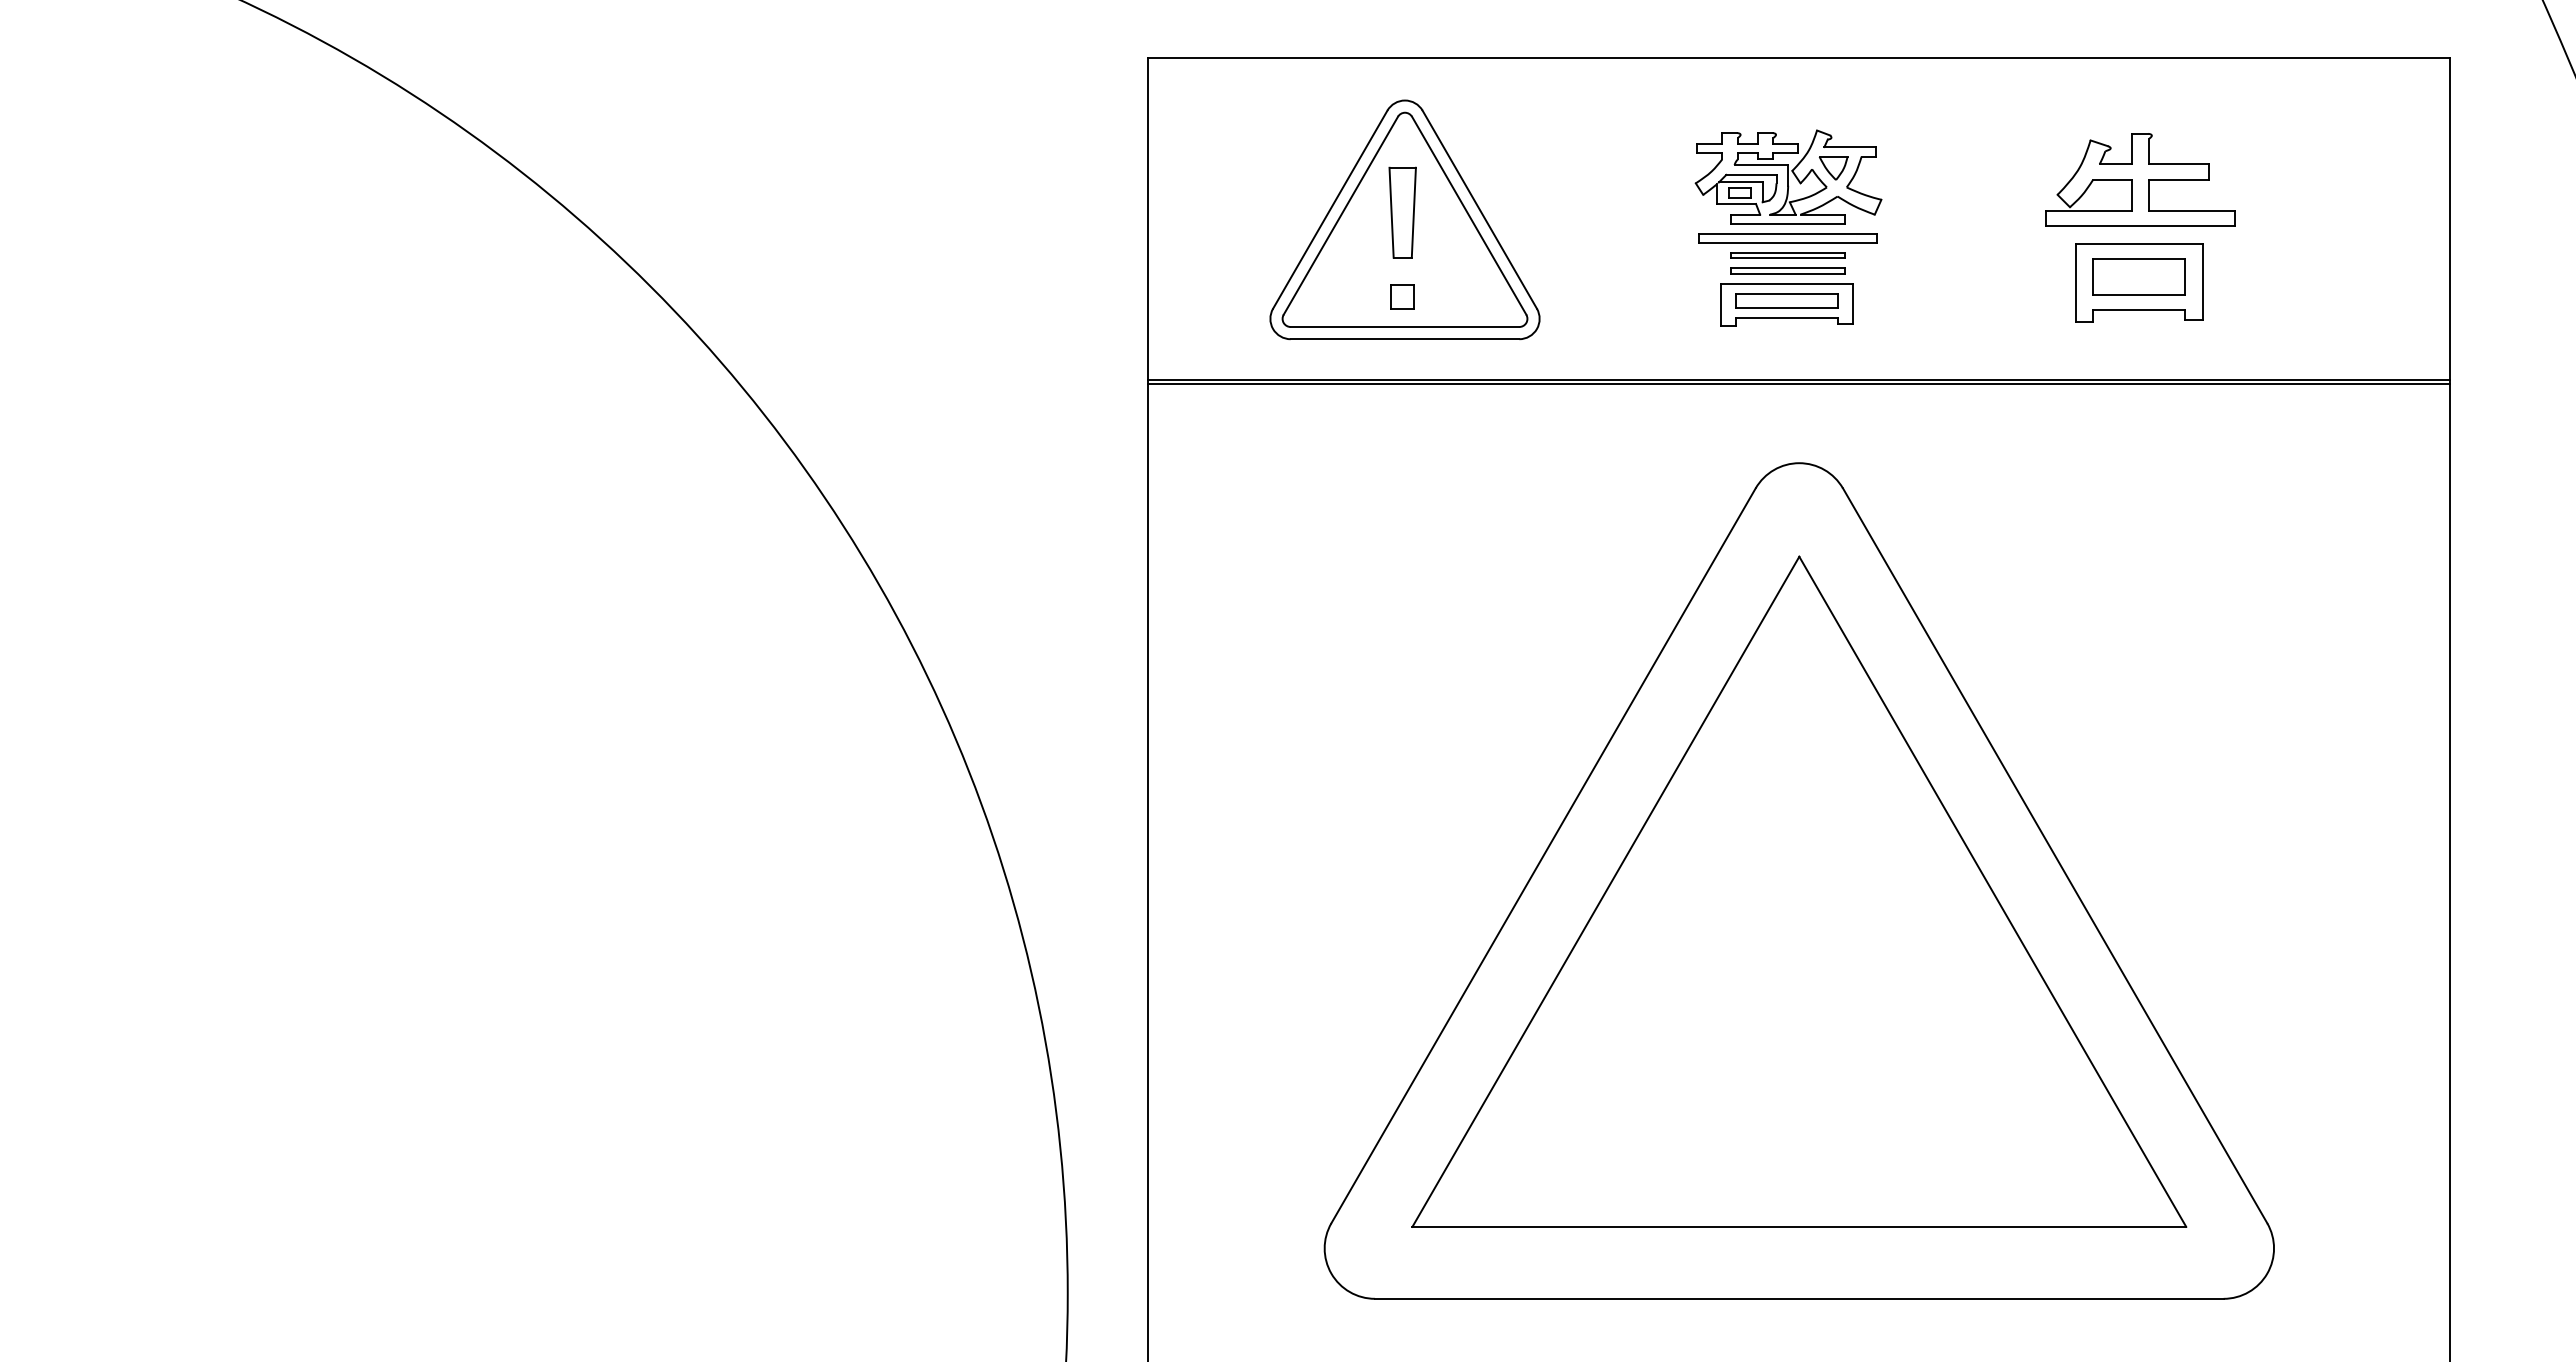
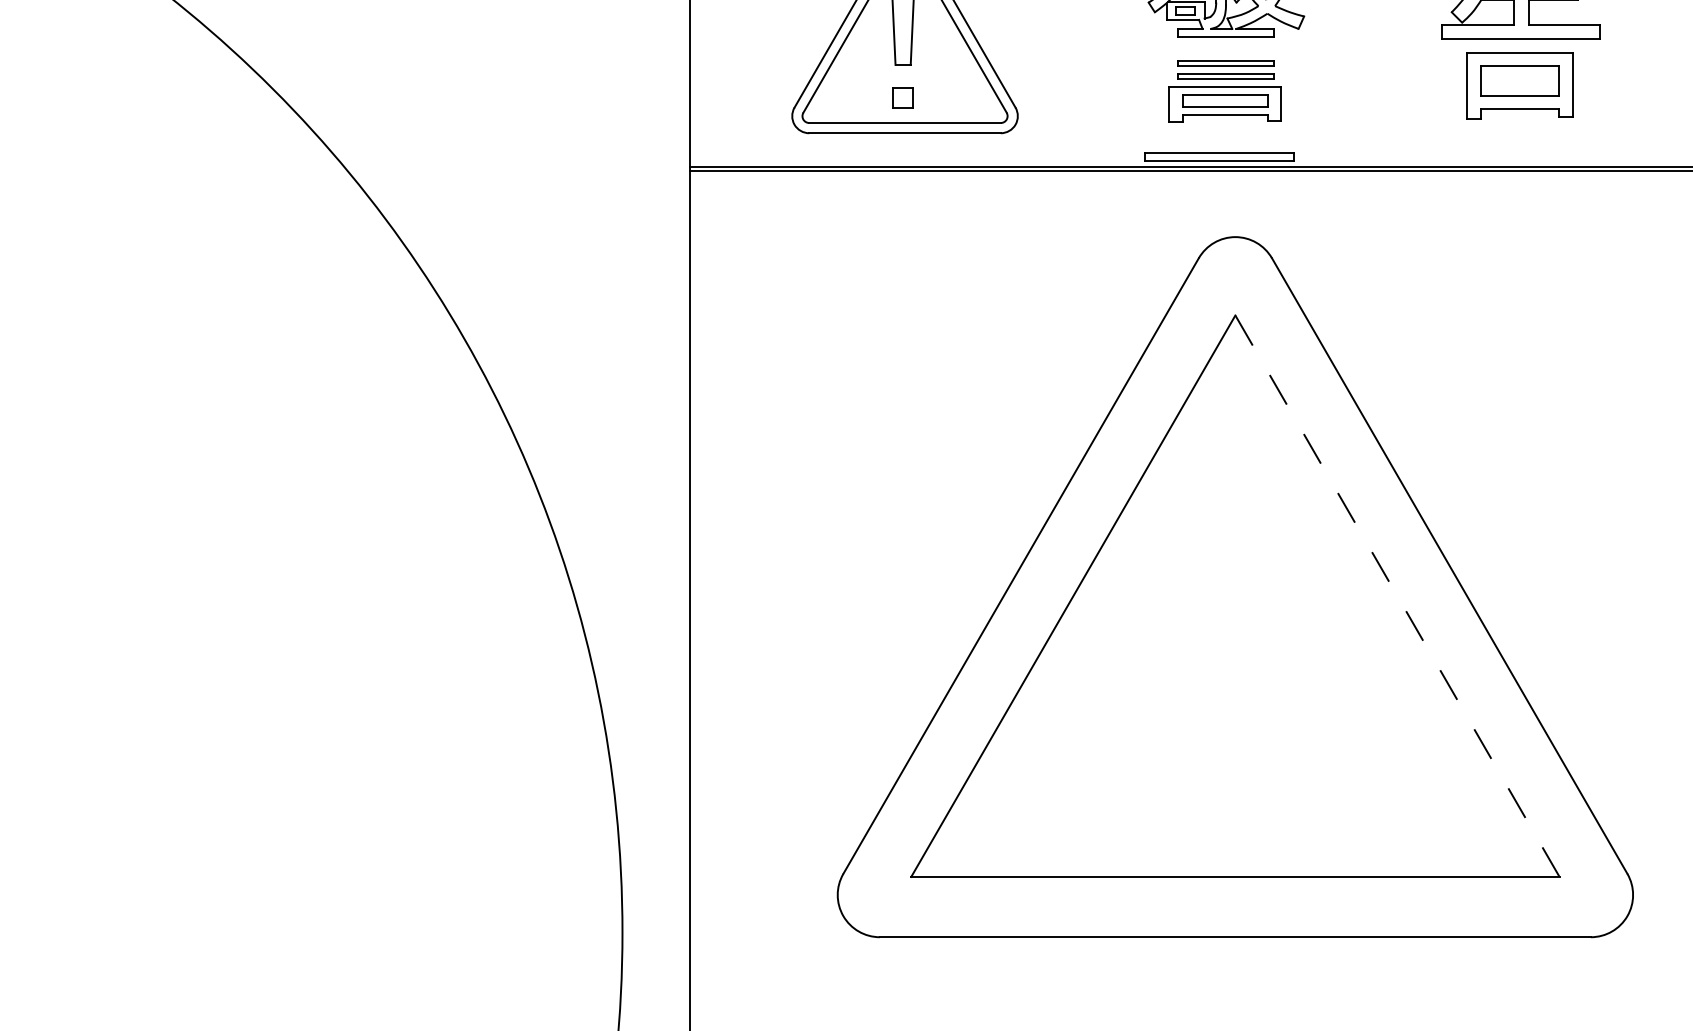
part: (1787, 238) -> (1218, 156), moved
line: (1992, 891) -> (1397, 595), solid -> dashed

